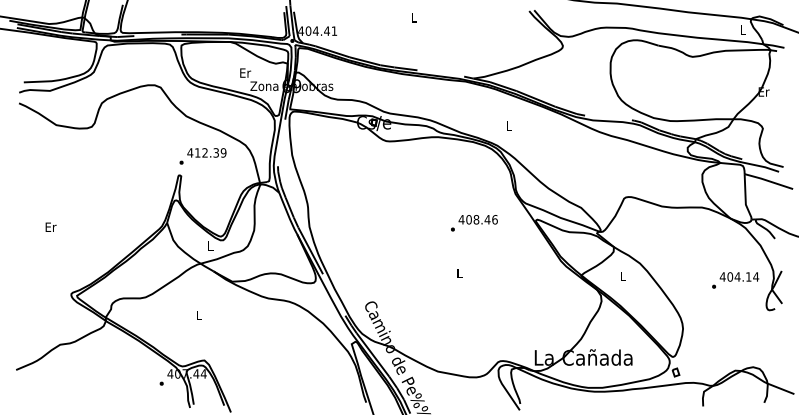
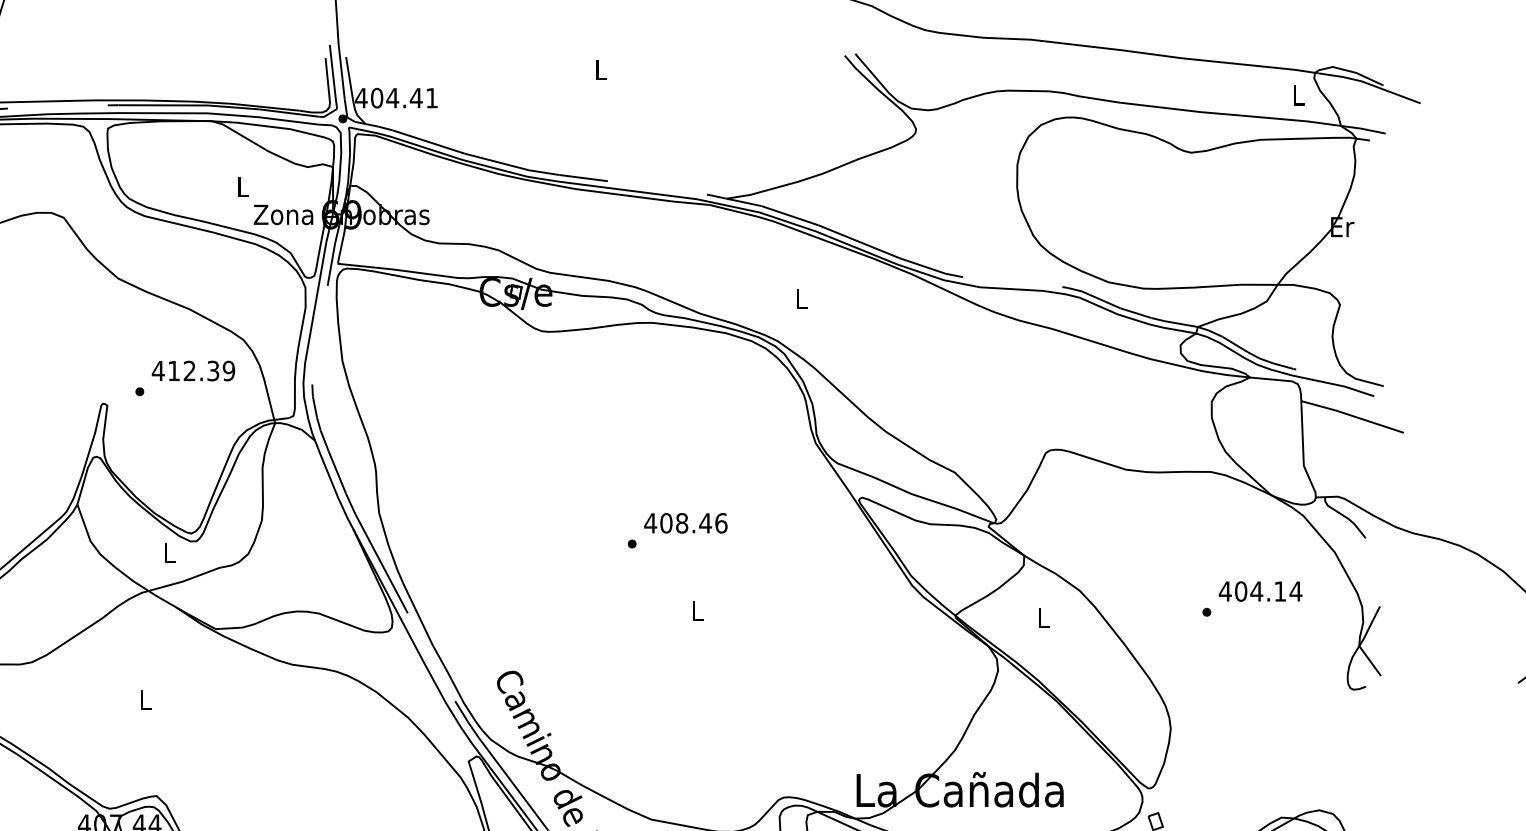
text: (245, 72) -> (243, 185), Er -> L
text: (202, 156) -> (184, 378), moved
text: (474, 223) -> (677, 531), moved
text: (735, 280) -> (1252, 599), moved

